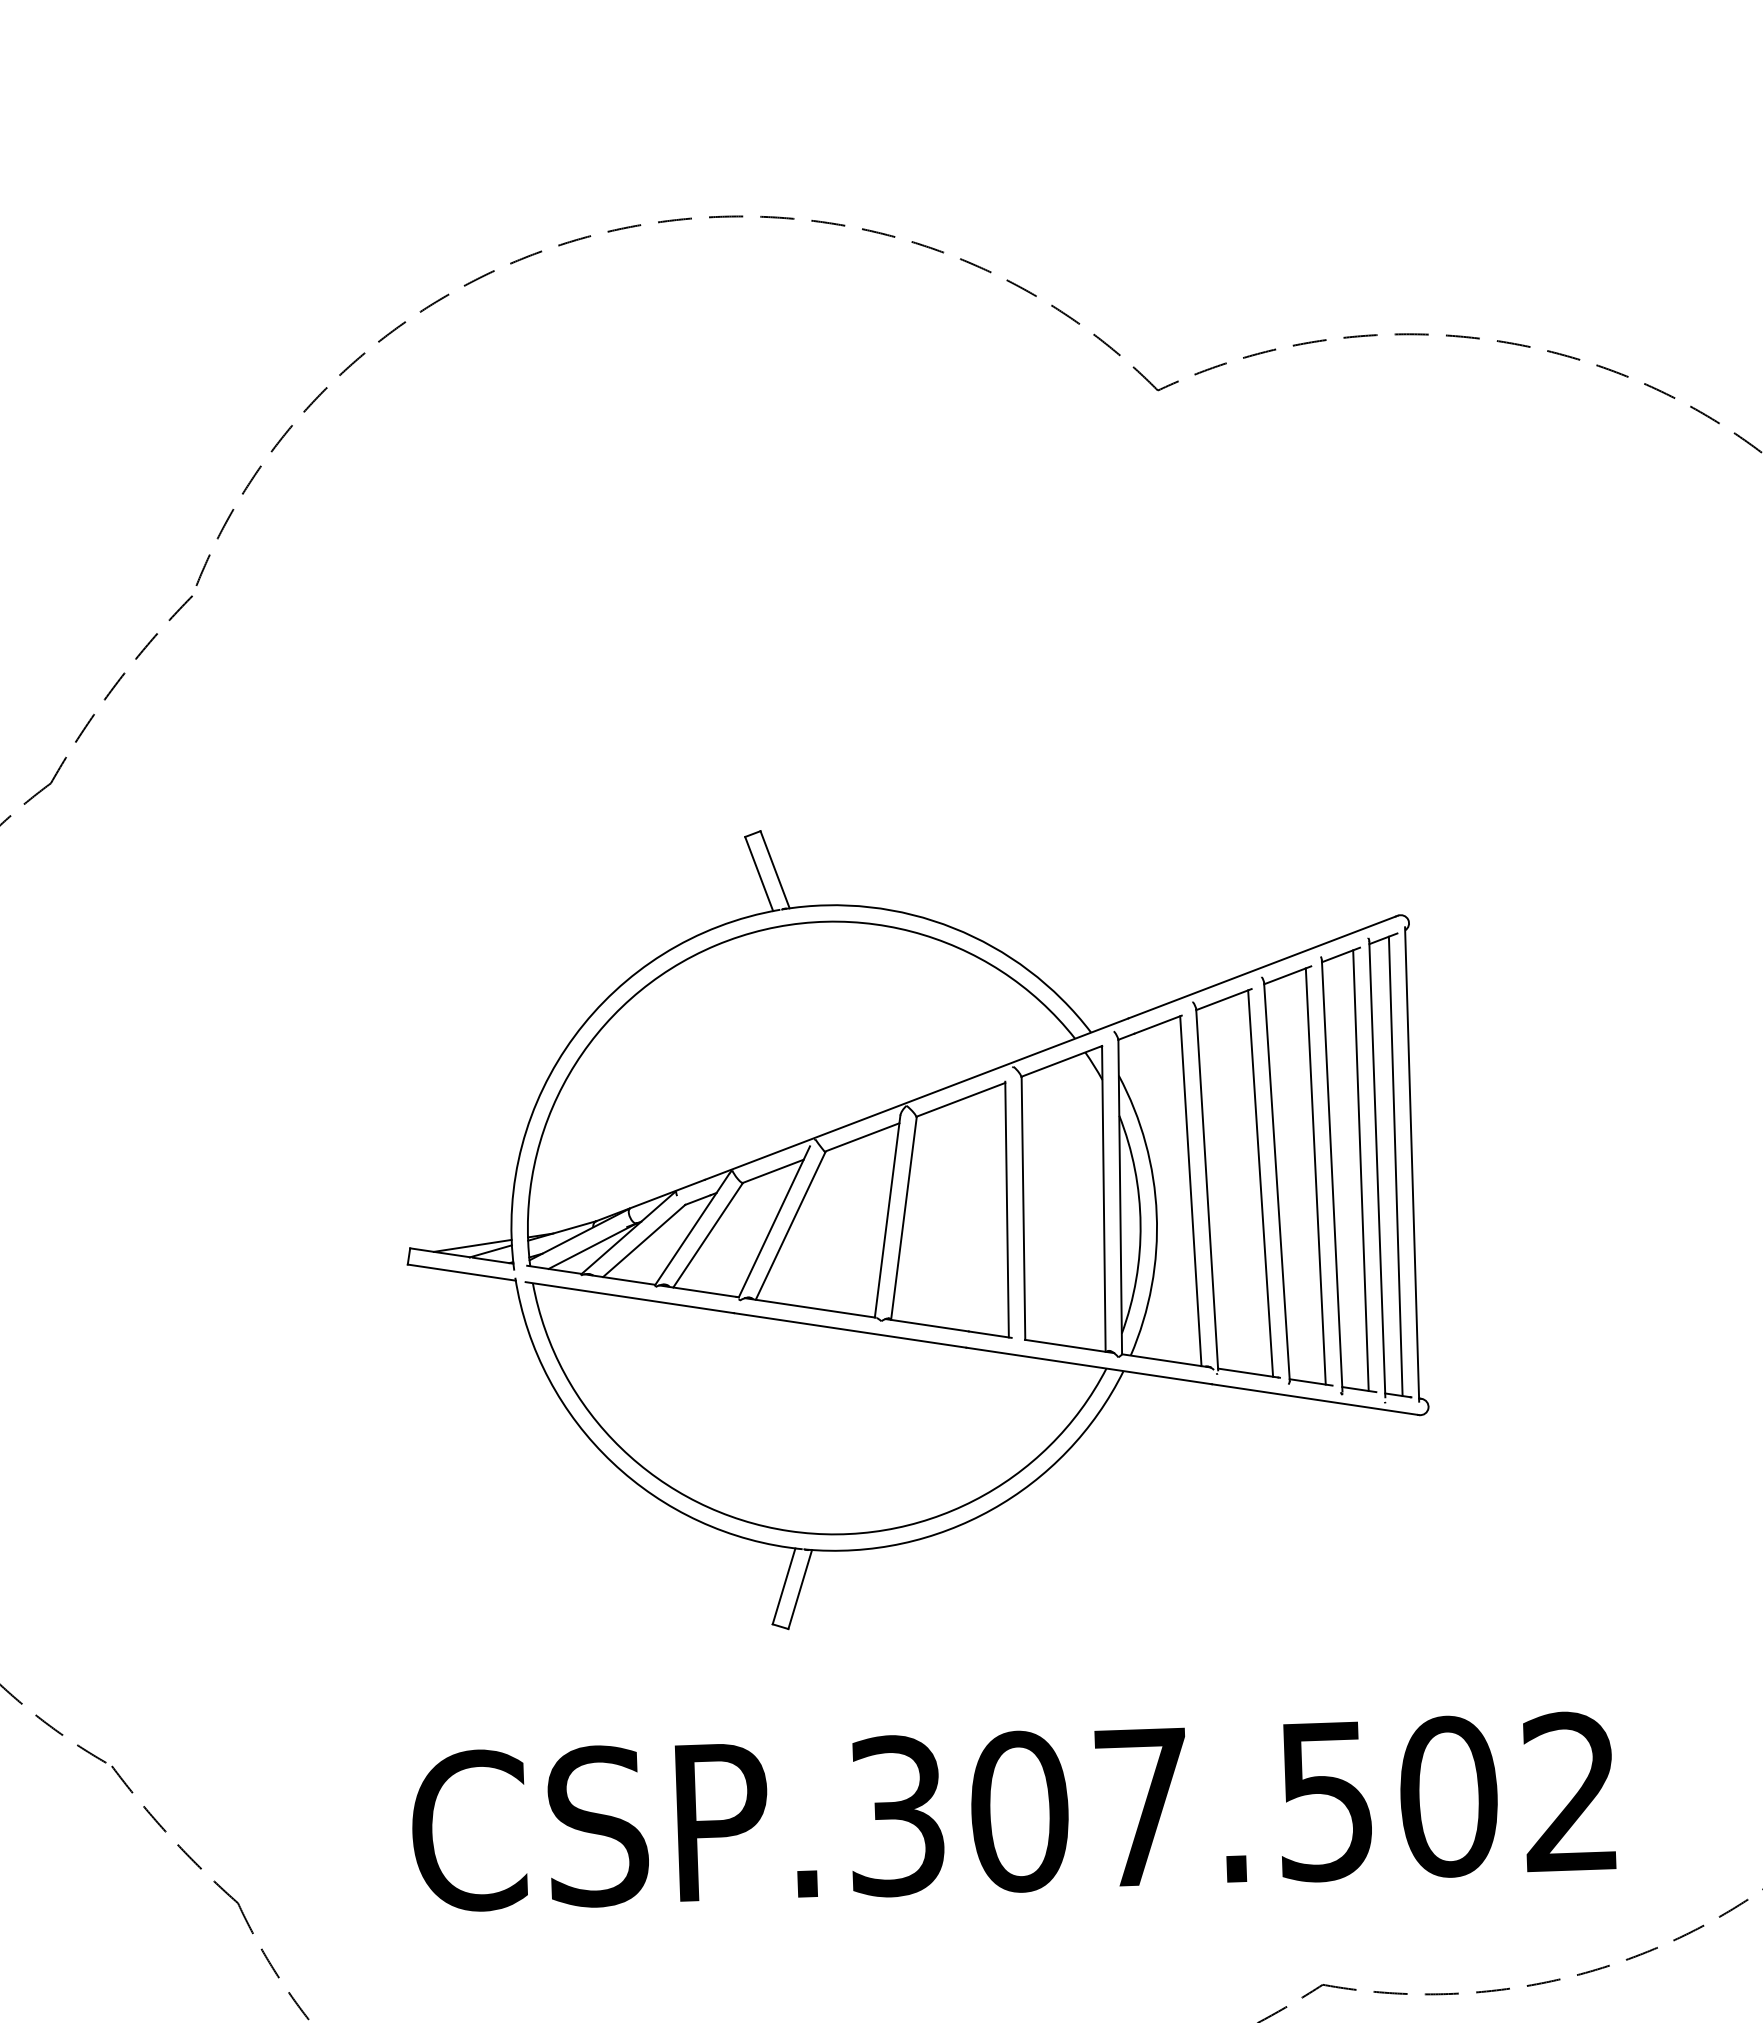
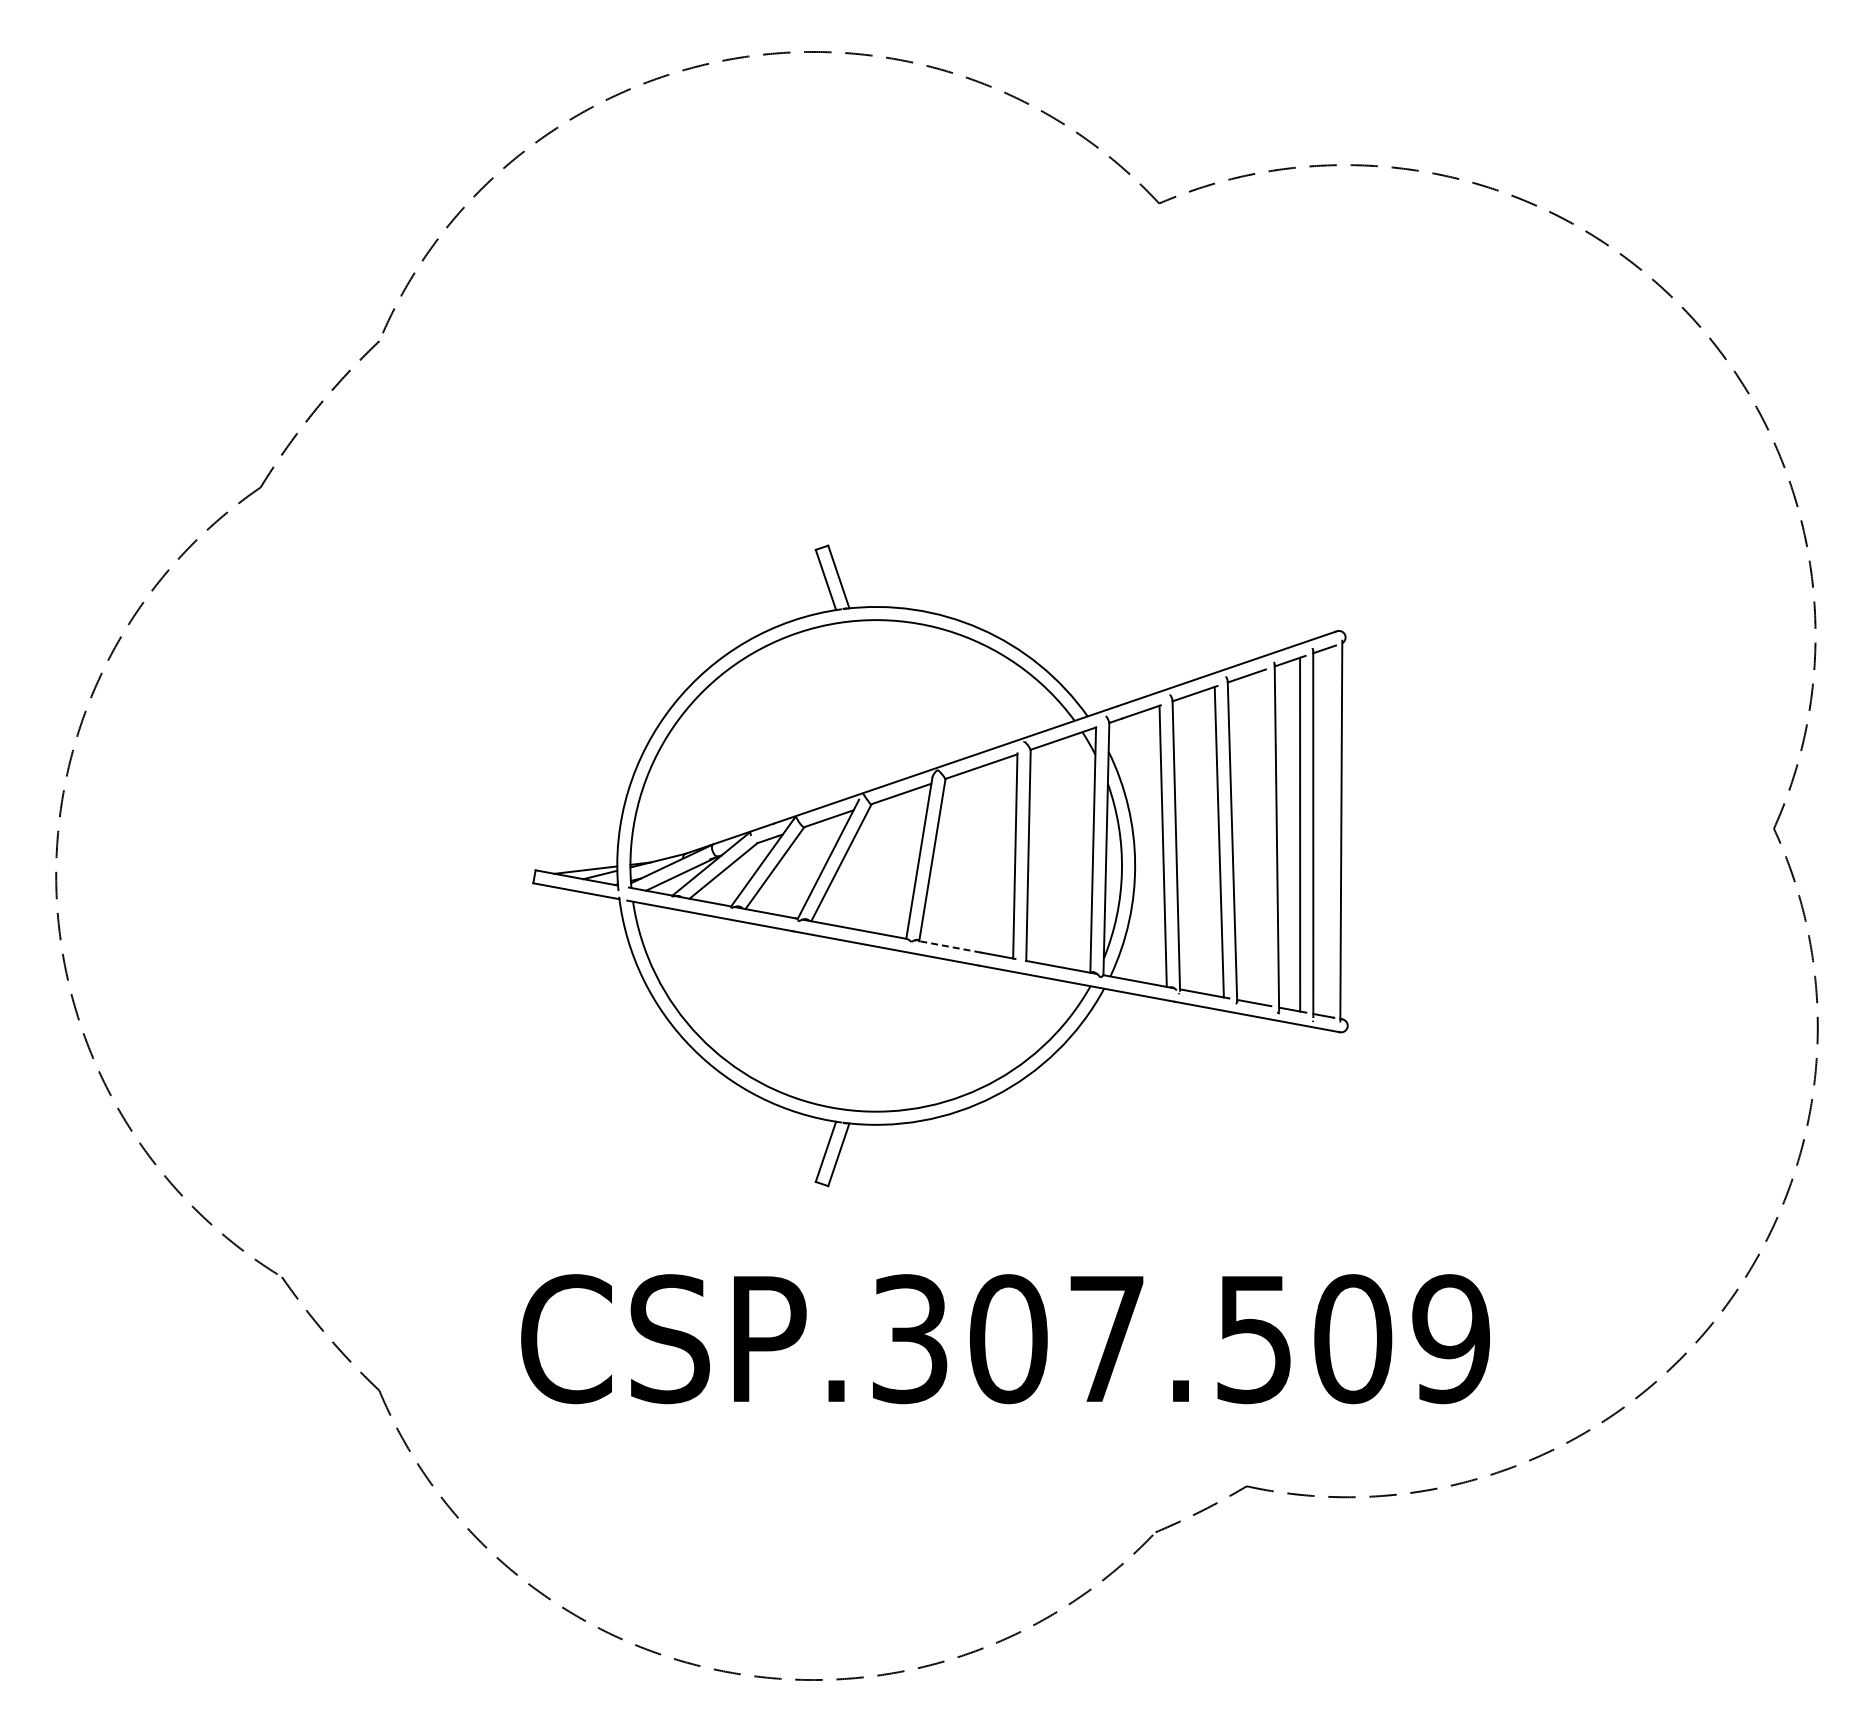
line: (1396, 1165) -> (1328, 831), removed
line: (1315, 1175) -> (1263, 837), removed
line: (926, 1325) -> (947, 946), solid -> dashed
text: (1571, 1792) -> (1451, 1339), CSP.307.502 -> CSP.307.509

